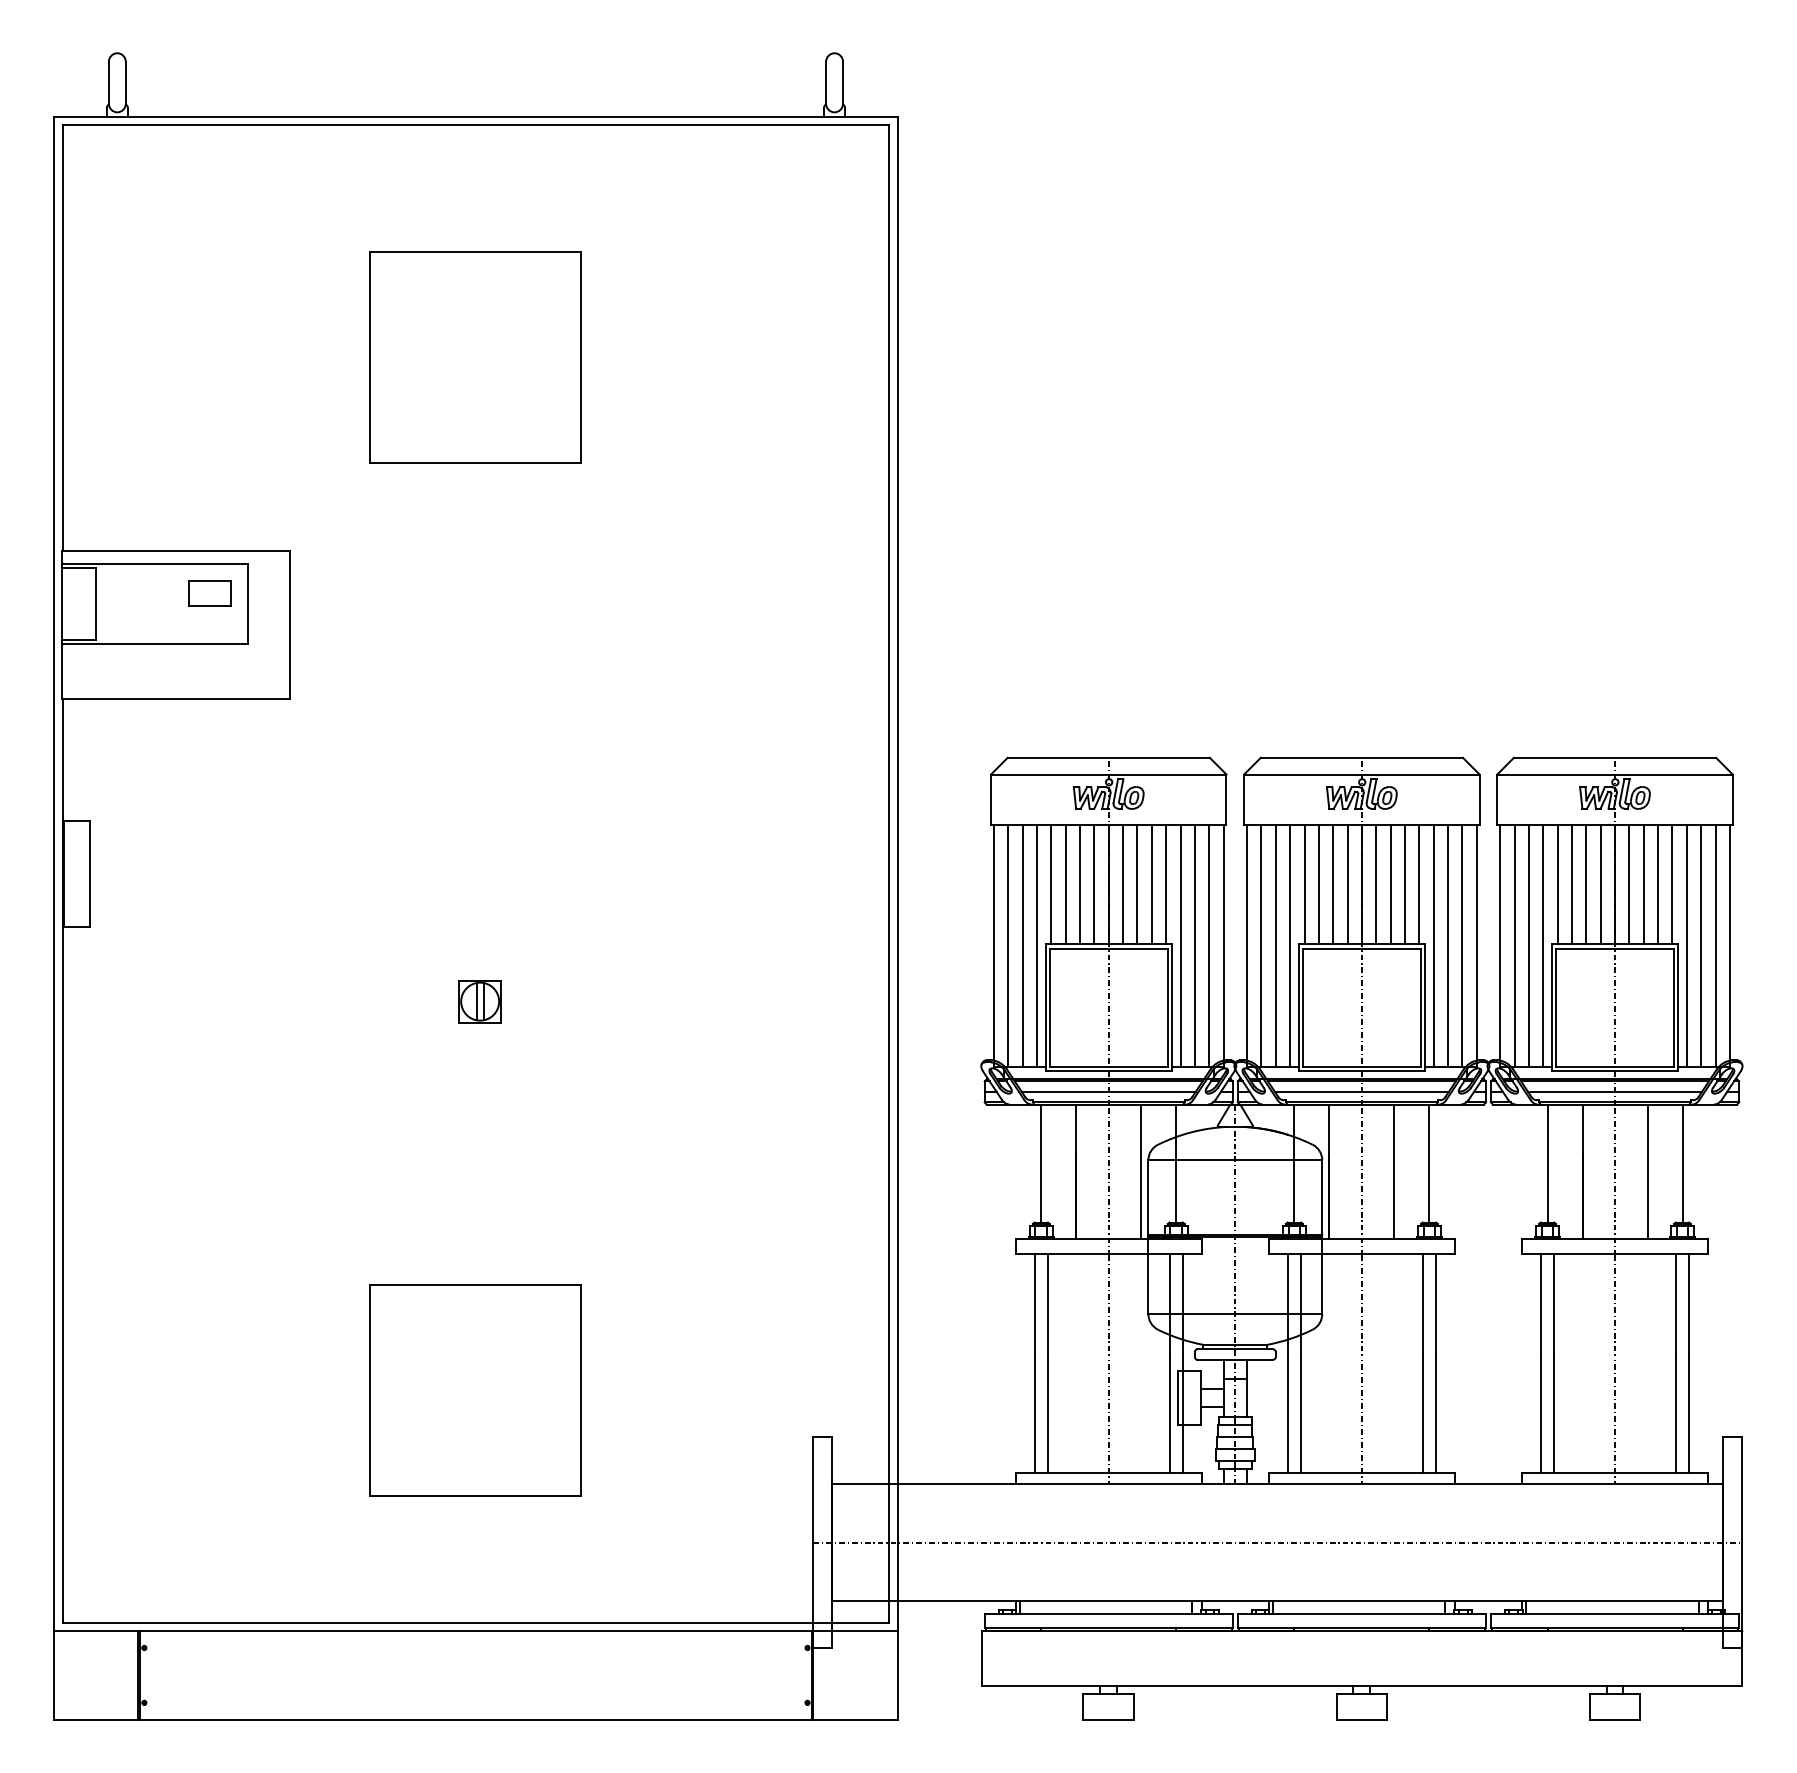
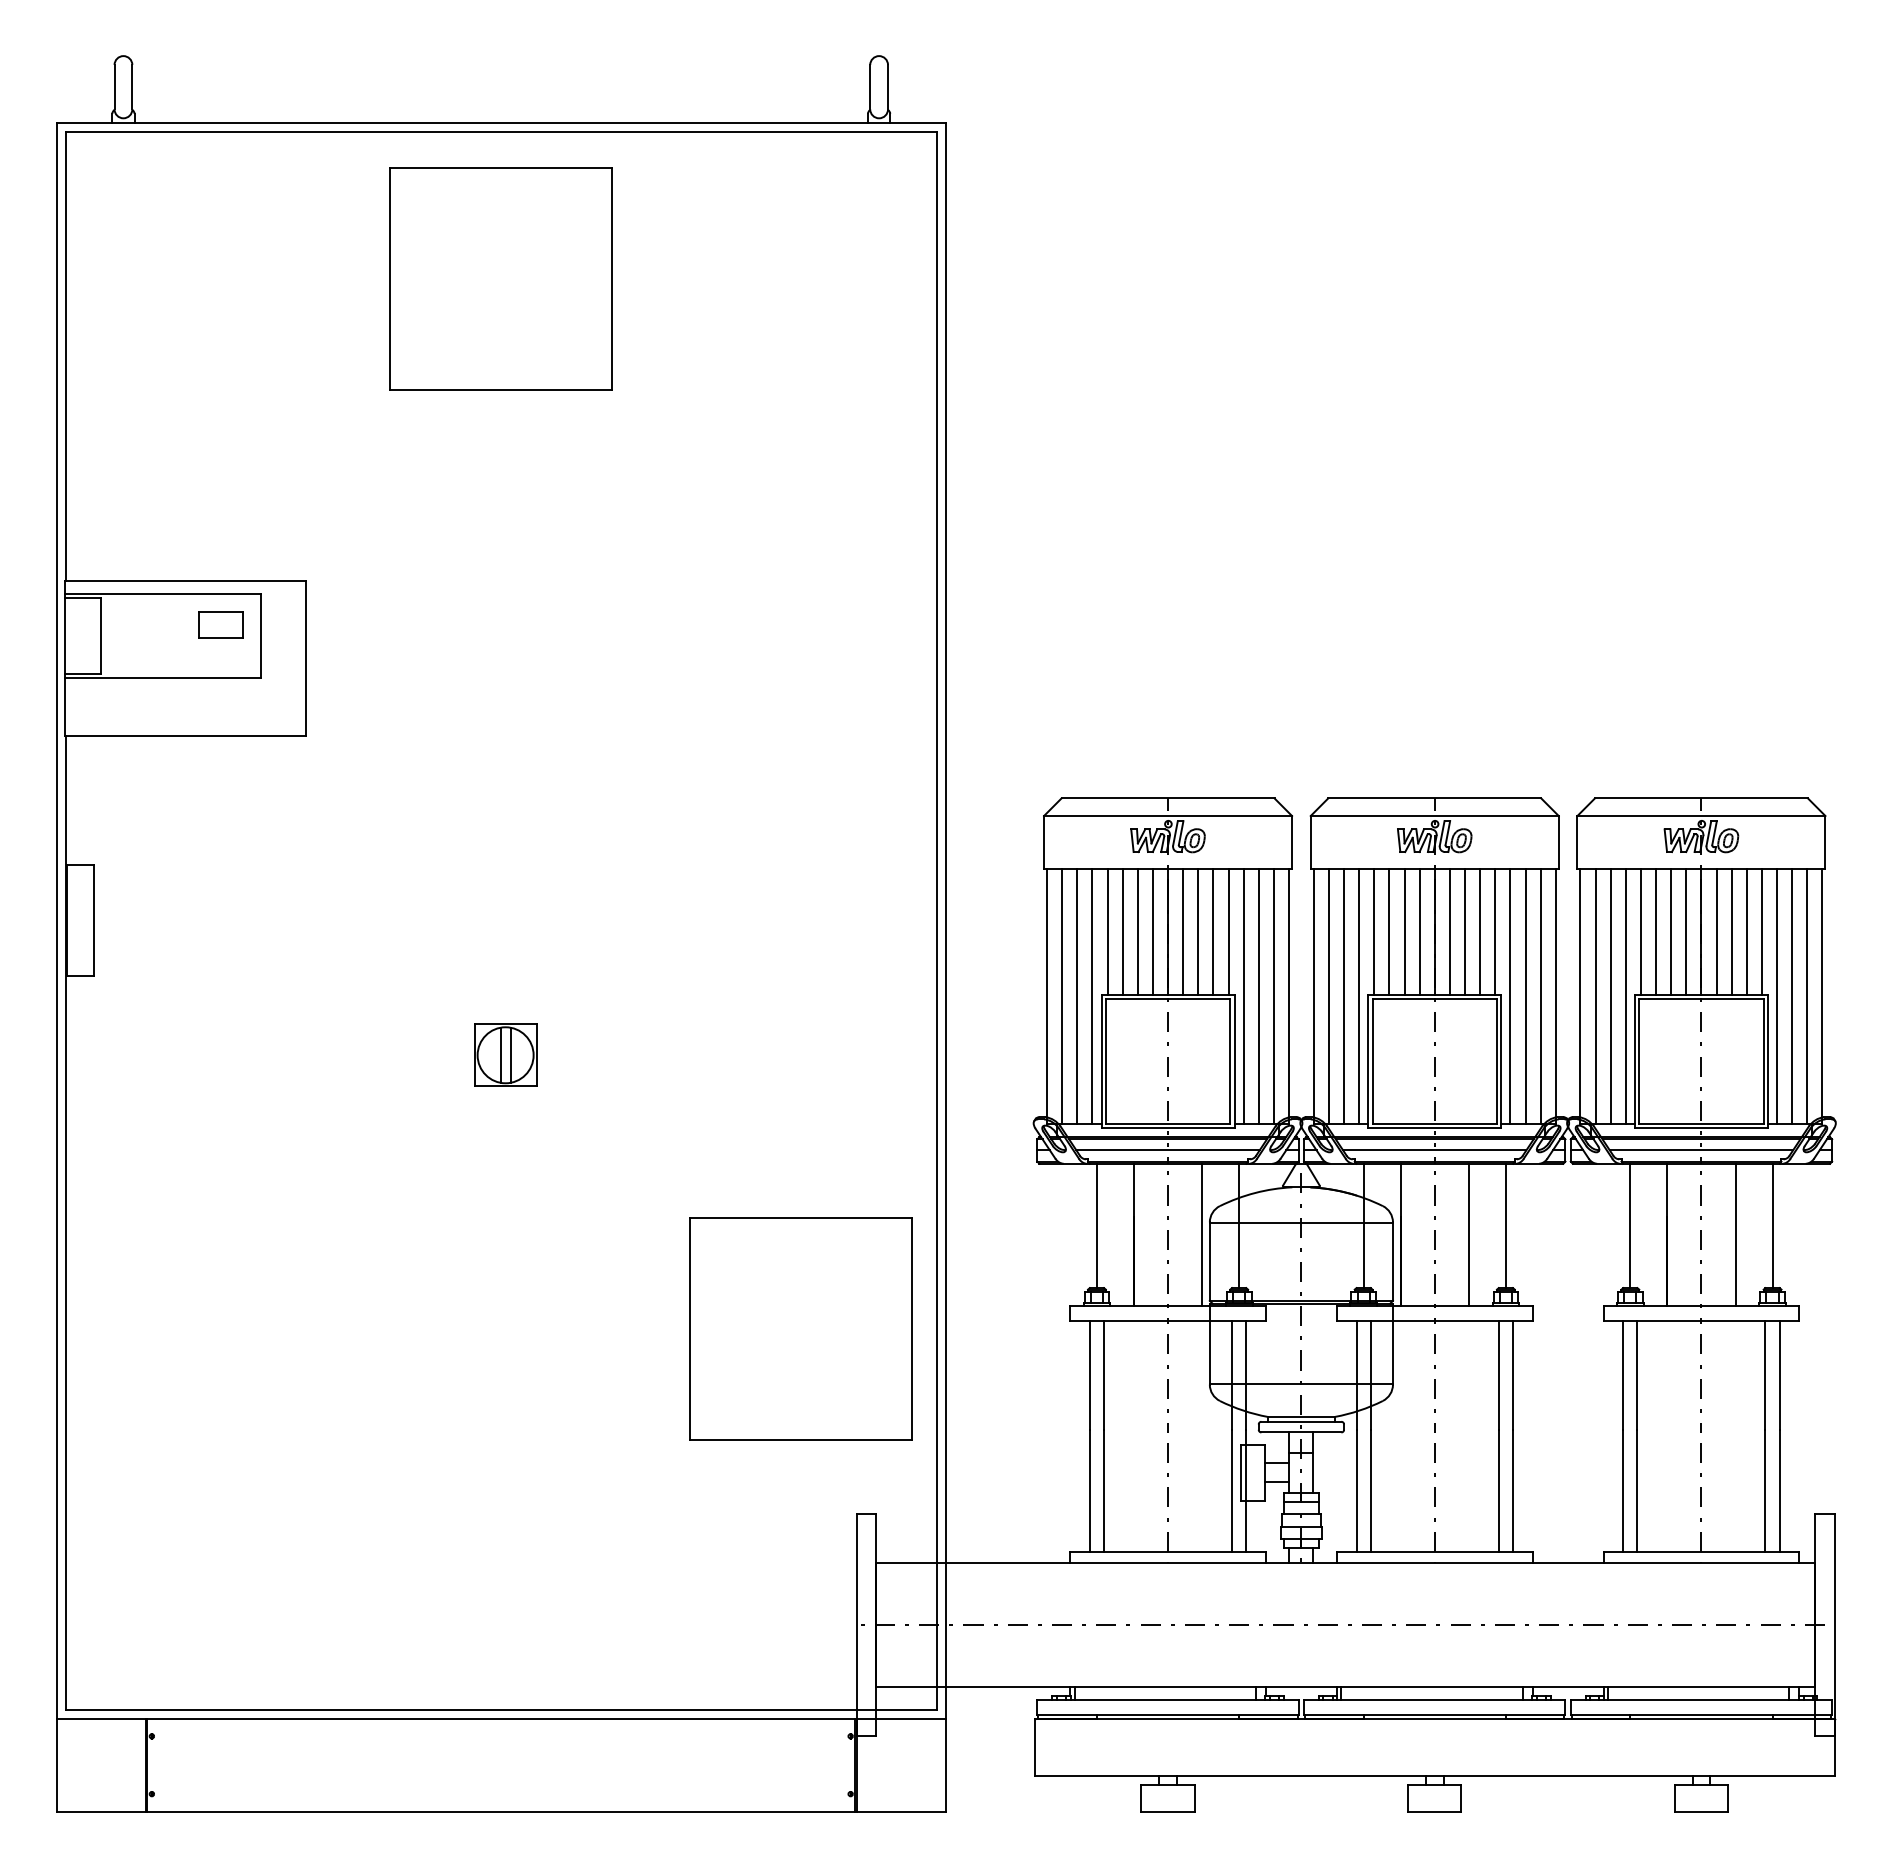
part: (475, 356) -> (500, 278), moved
part: (479, 1001) -> (505, 1055), size x1.4
part: (475, 1389) -> (800, 1328), moved

